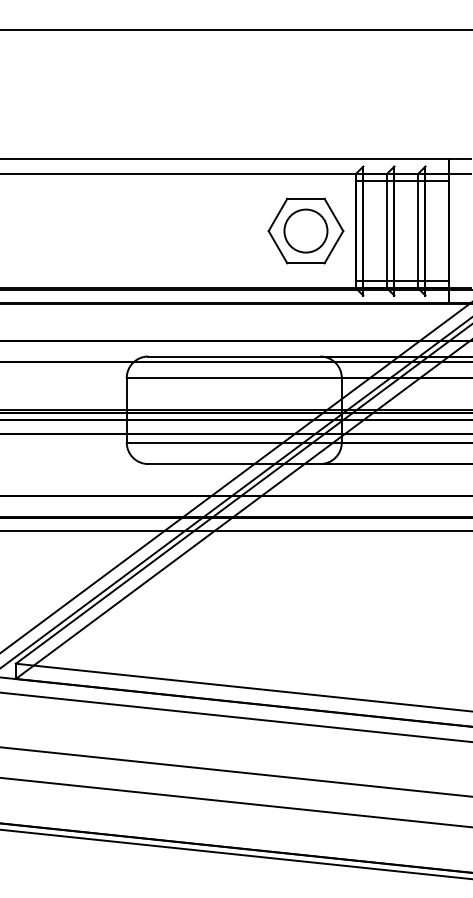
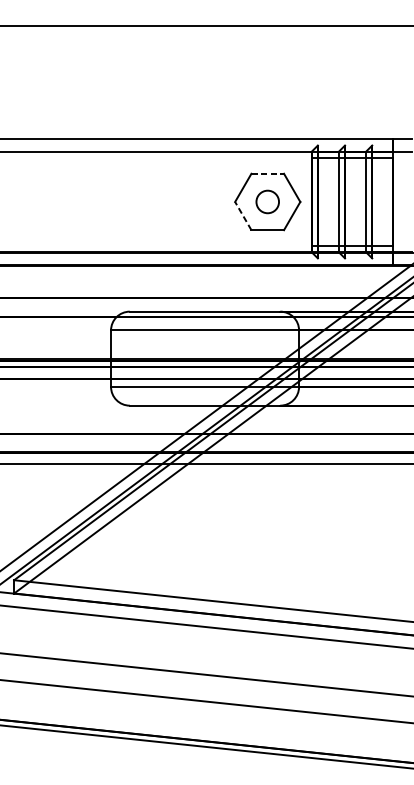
line: (305, 198) -> (267, 173), solid -> dashed
circle: (305, 230) -> (267, 201), size x0.6
line: (278, 247) -> (243, 216), solid -> dashed

